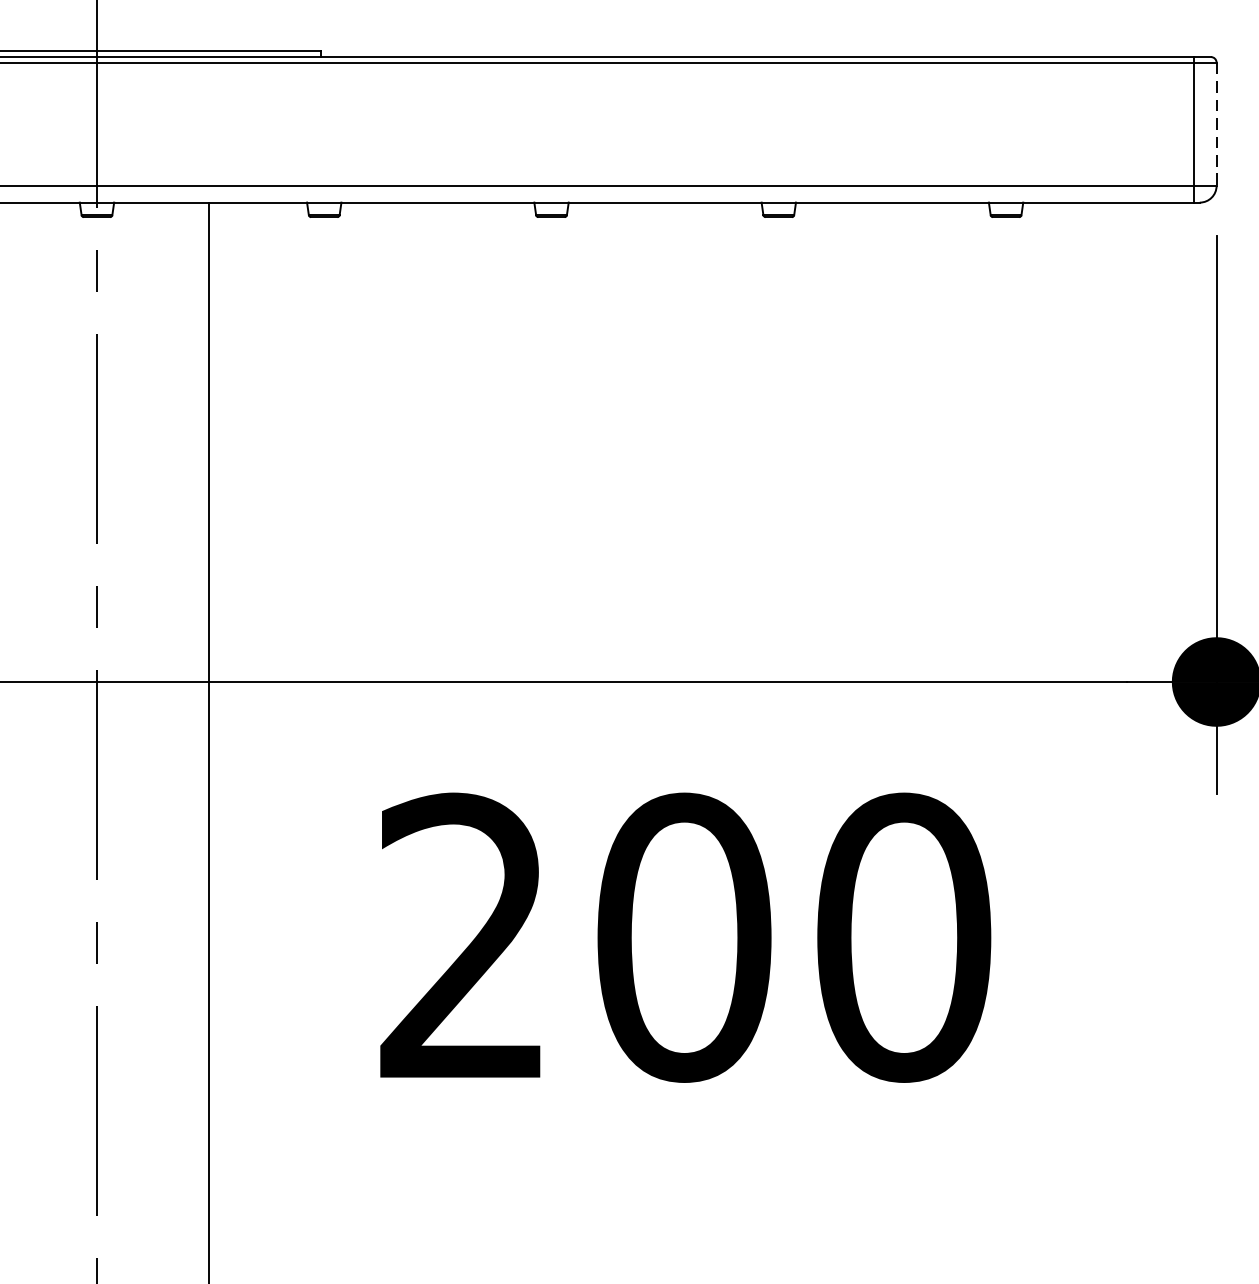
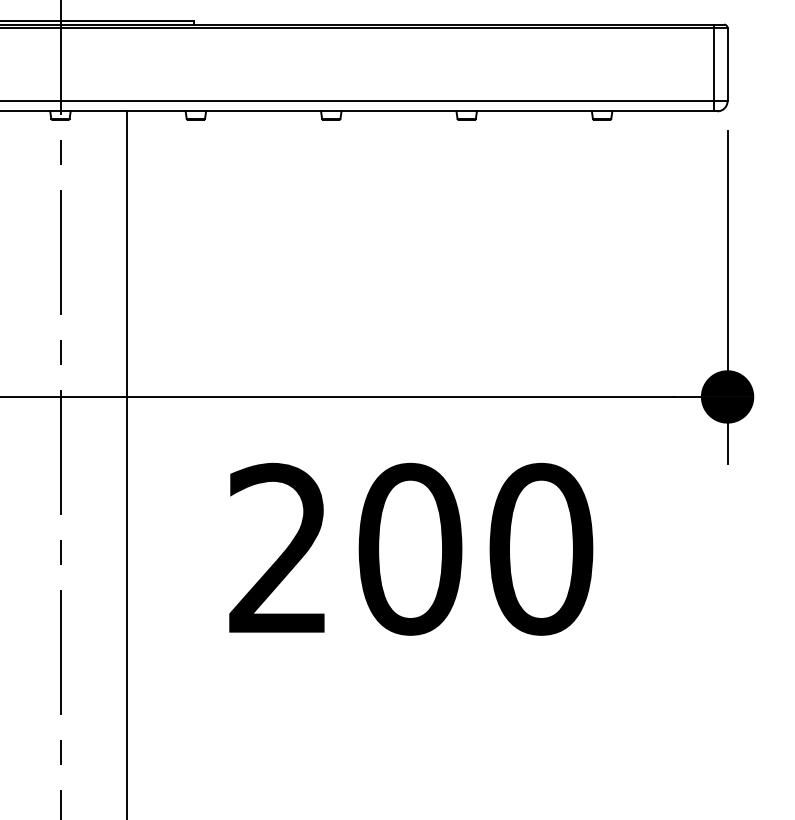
line: (1216, 124) -> (727, 64), dashed -> solid

